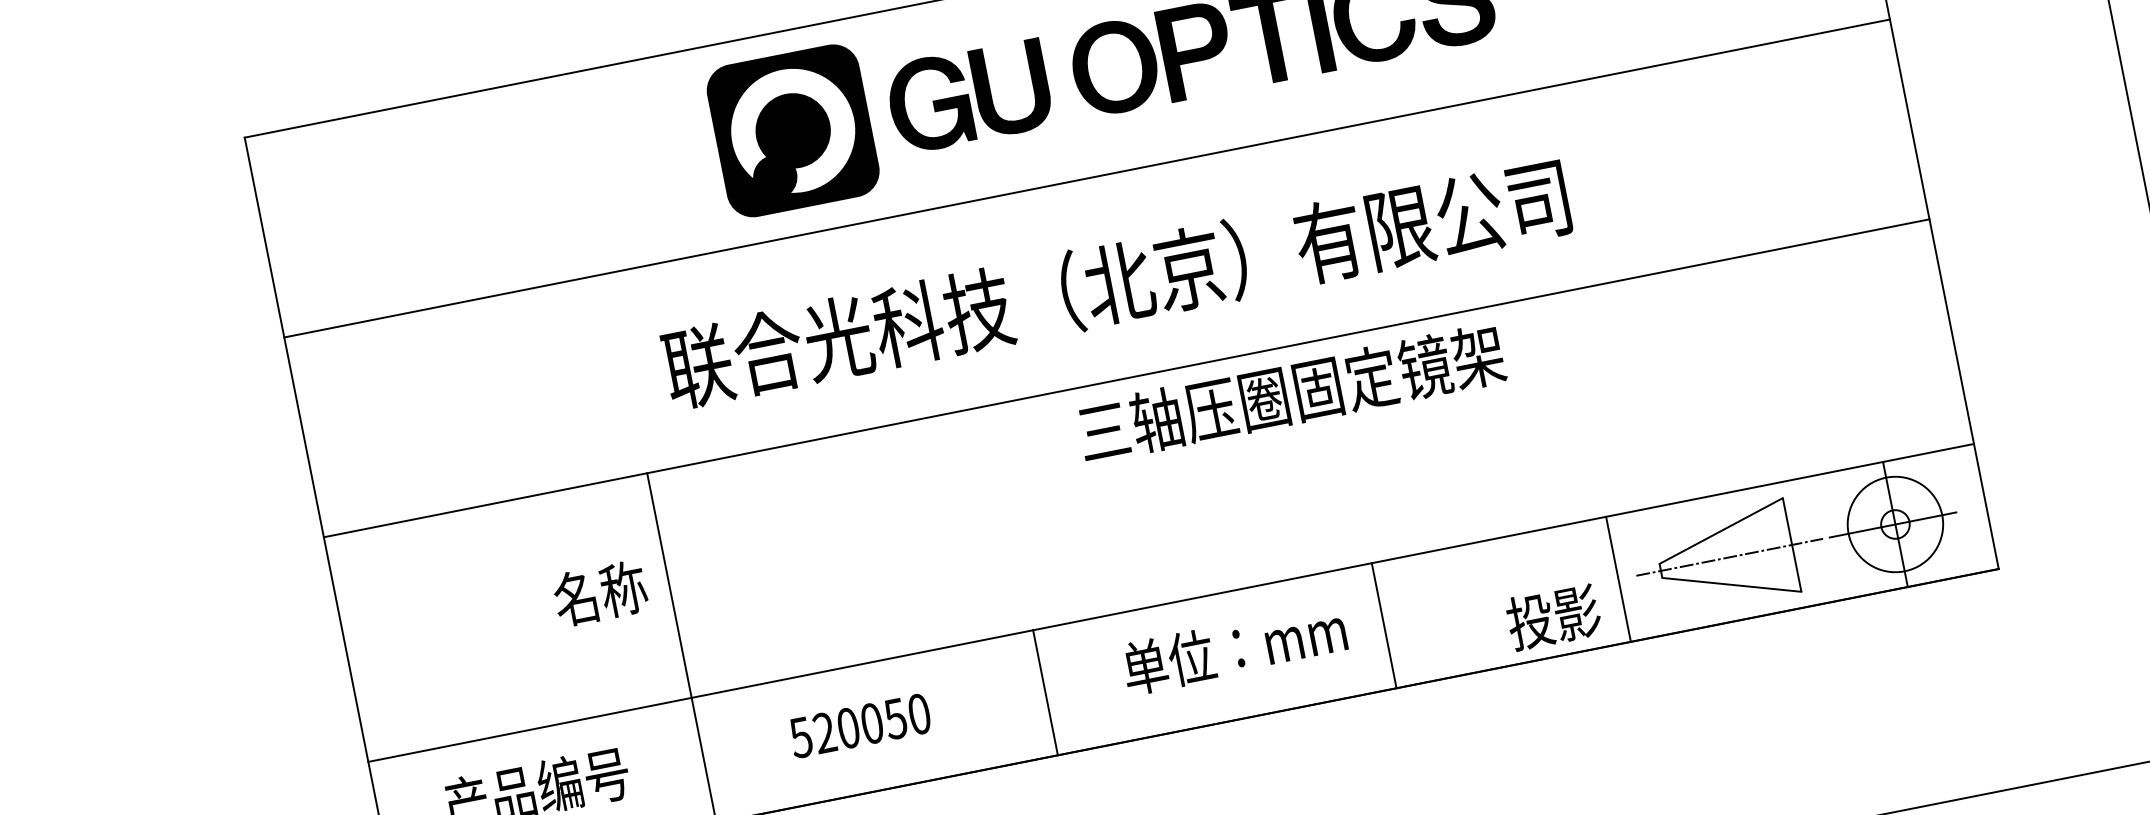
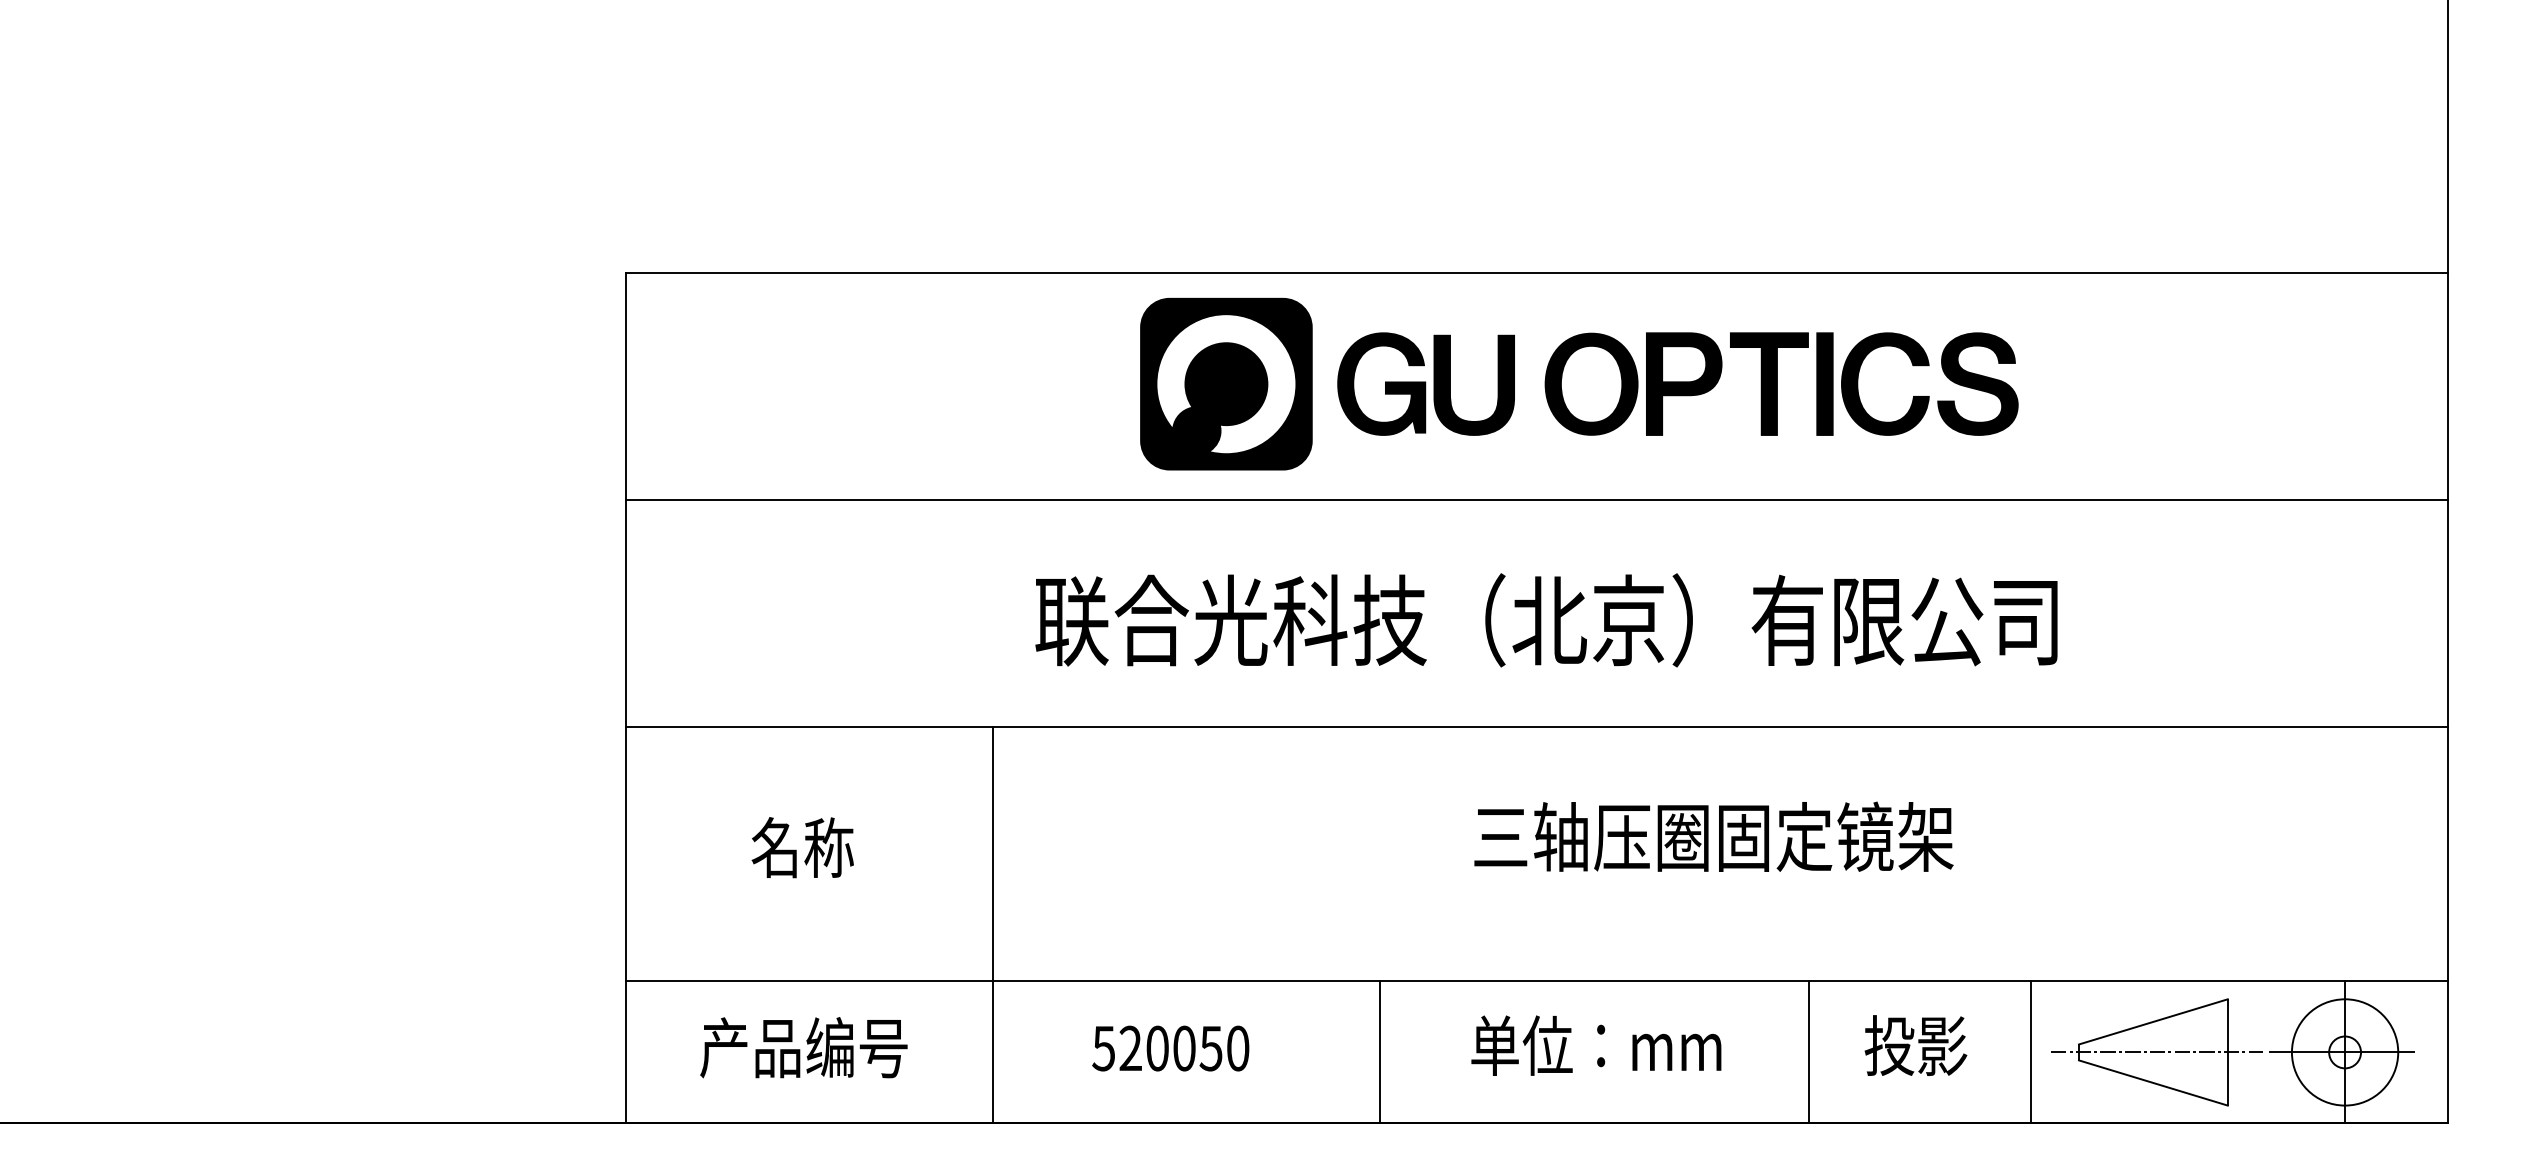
text: (1291, 393) -> (1713, 836), moved
text: (600, 593) -> (802, 847), moved
text: (1553, 617) -> (1915, 1045), moved
line: (1383, 625) -> (1808, 1052), moved

